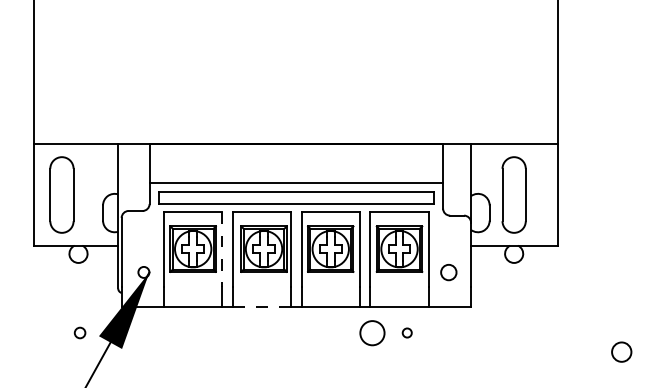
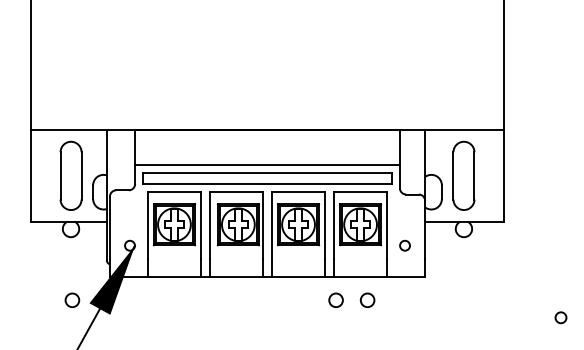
part: (61, 194) -> (70, 175), moved
line: (222, 249) -> (200, 225), dashed -> solid
circle: (448, 272) -> (404, 245), size x0.71
line: (261, 306) -> (236, 276), dashed -> solid
circle: (371, 332) -> (335, 299), size x0.62
circle: (80, 333) -> (72, 300), size x1.43
circle: (407, 333) -> (367, 300), size x1.67
circle: (621, 351) -> (560, 317), size x0.62

